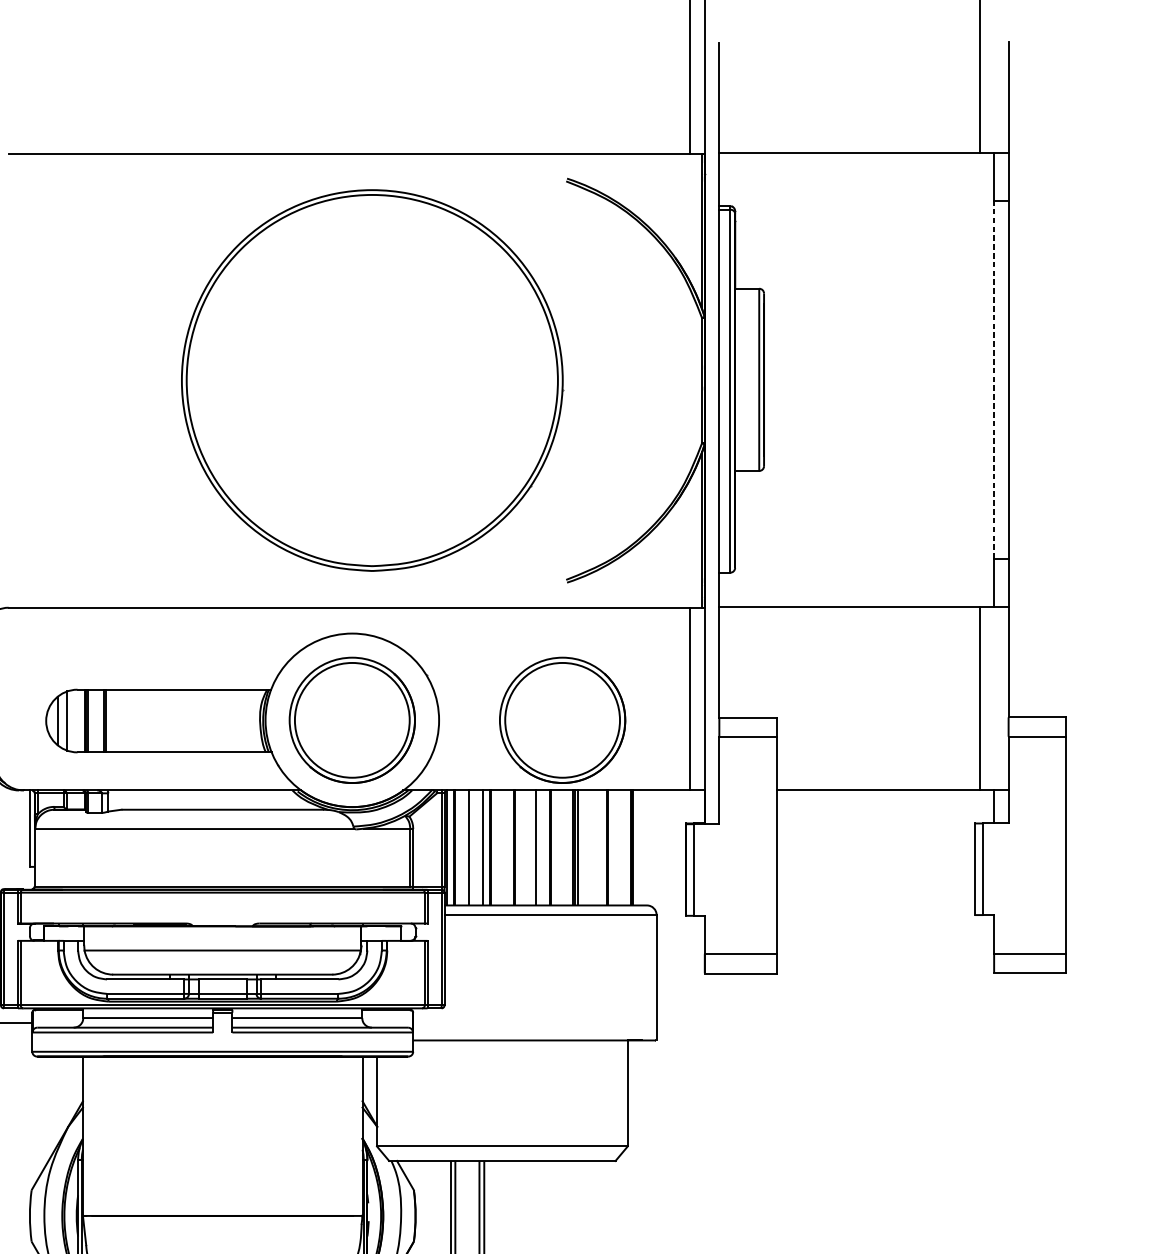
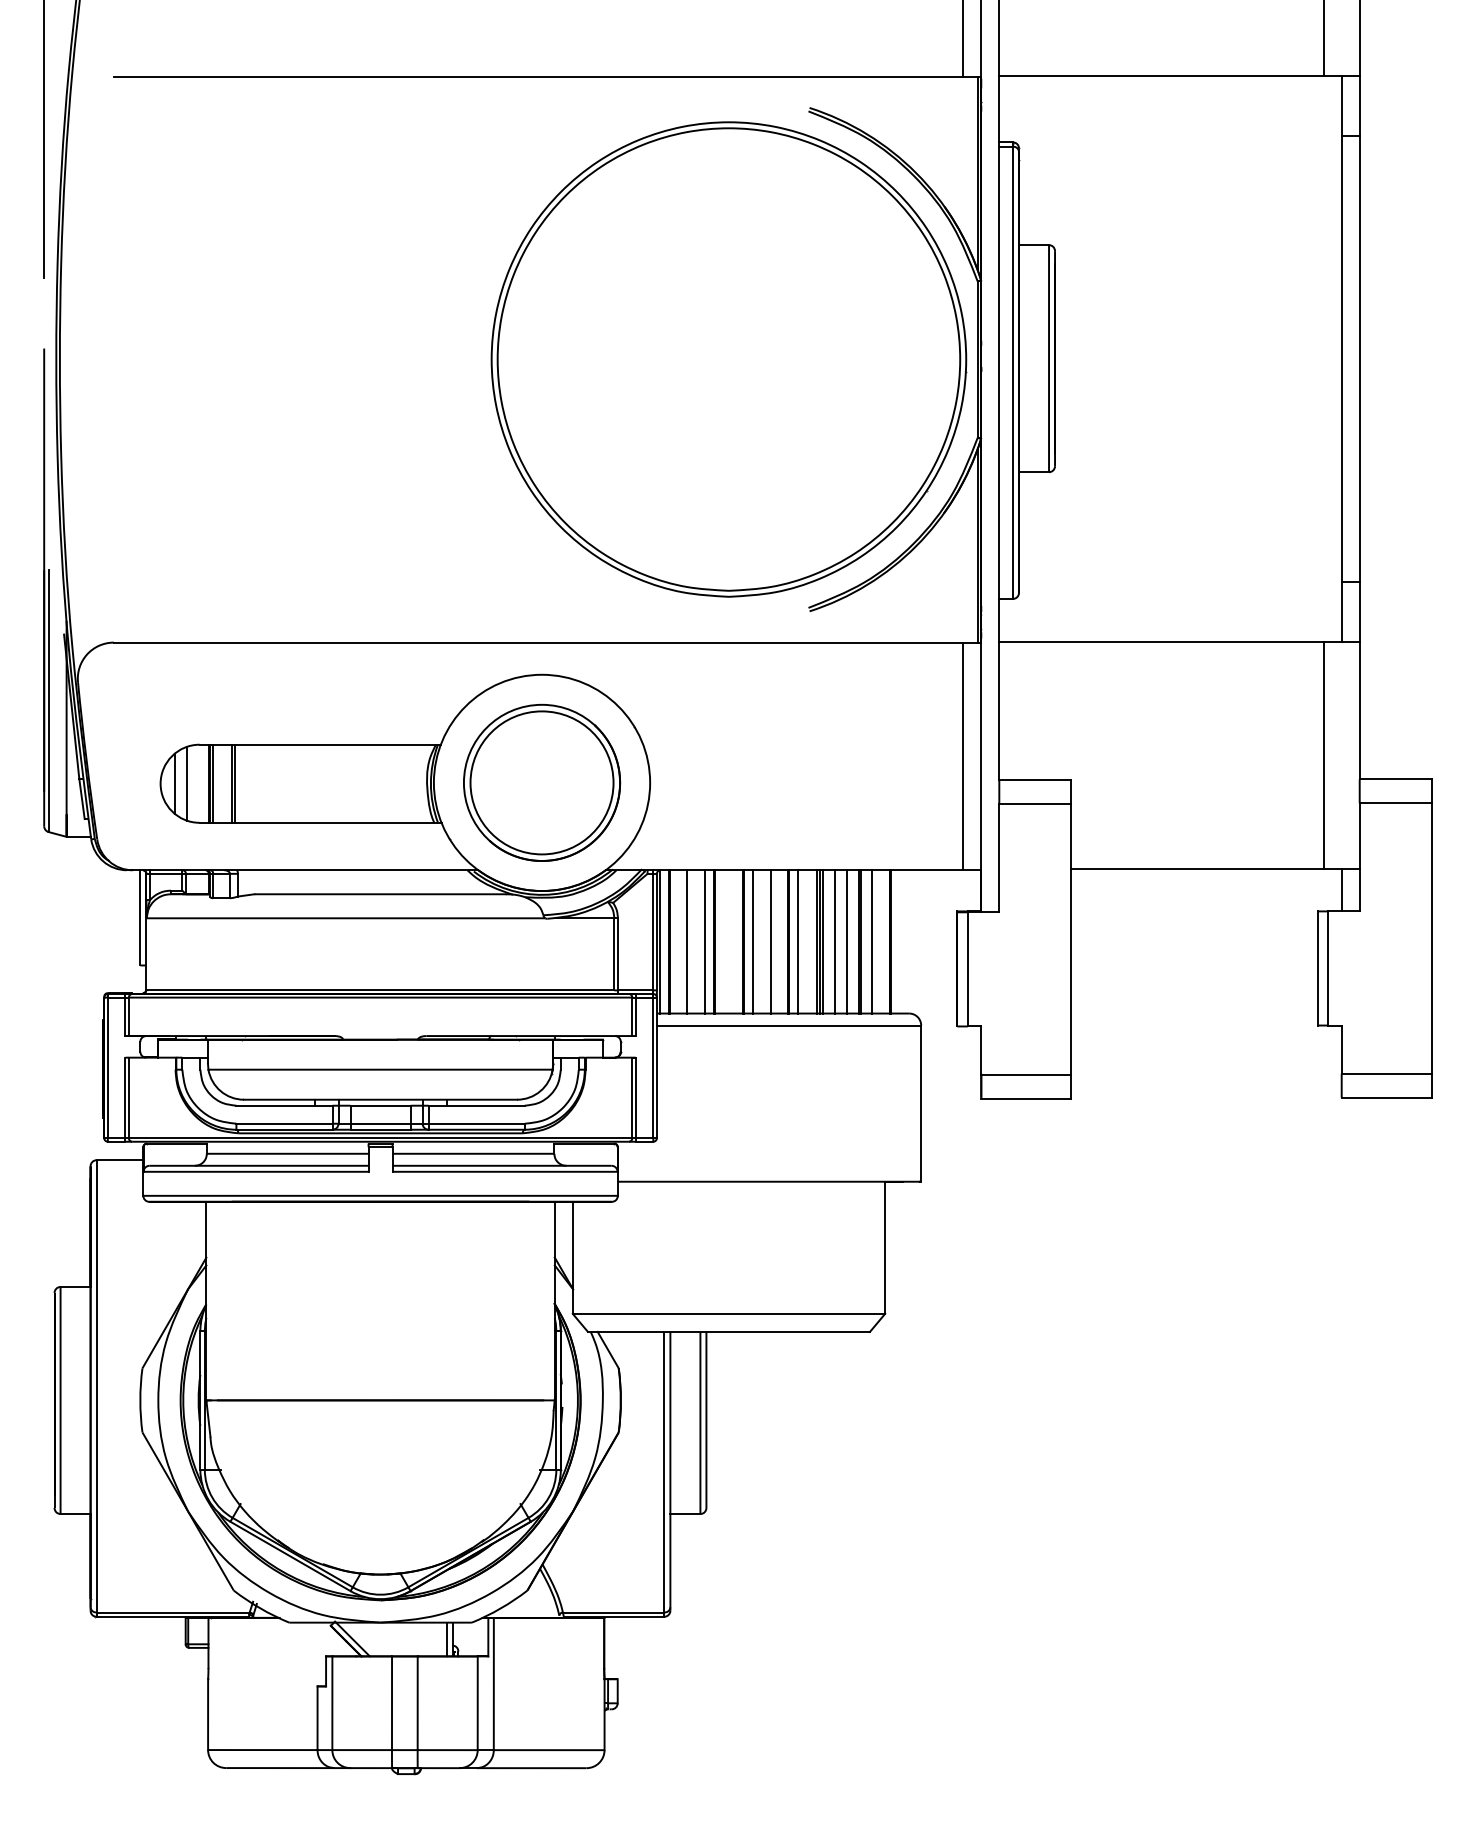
line: (993, 379) -> (1341, 358), dashed -> solid
part: (371, 380) -> (728, 359), moved
part: (562, 720) -> (804, 782), removed
line: (522, 847) -> (753, 941), added
line: (557, 847) -> (797, 941), added
line: (587, 847) -> (834, 941), added
line: (597, 847) -> (847, 941), added
line: (617, 847) -> (872, 941), added

